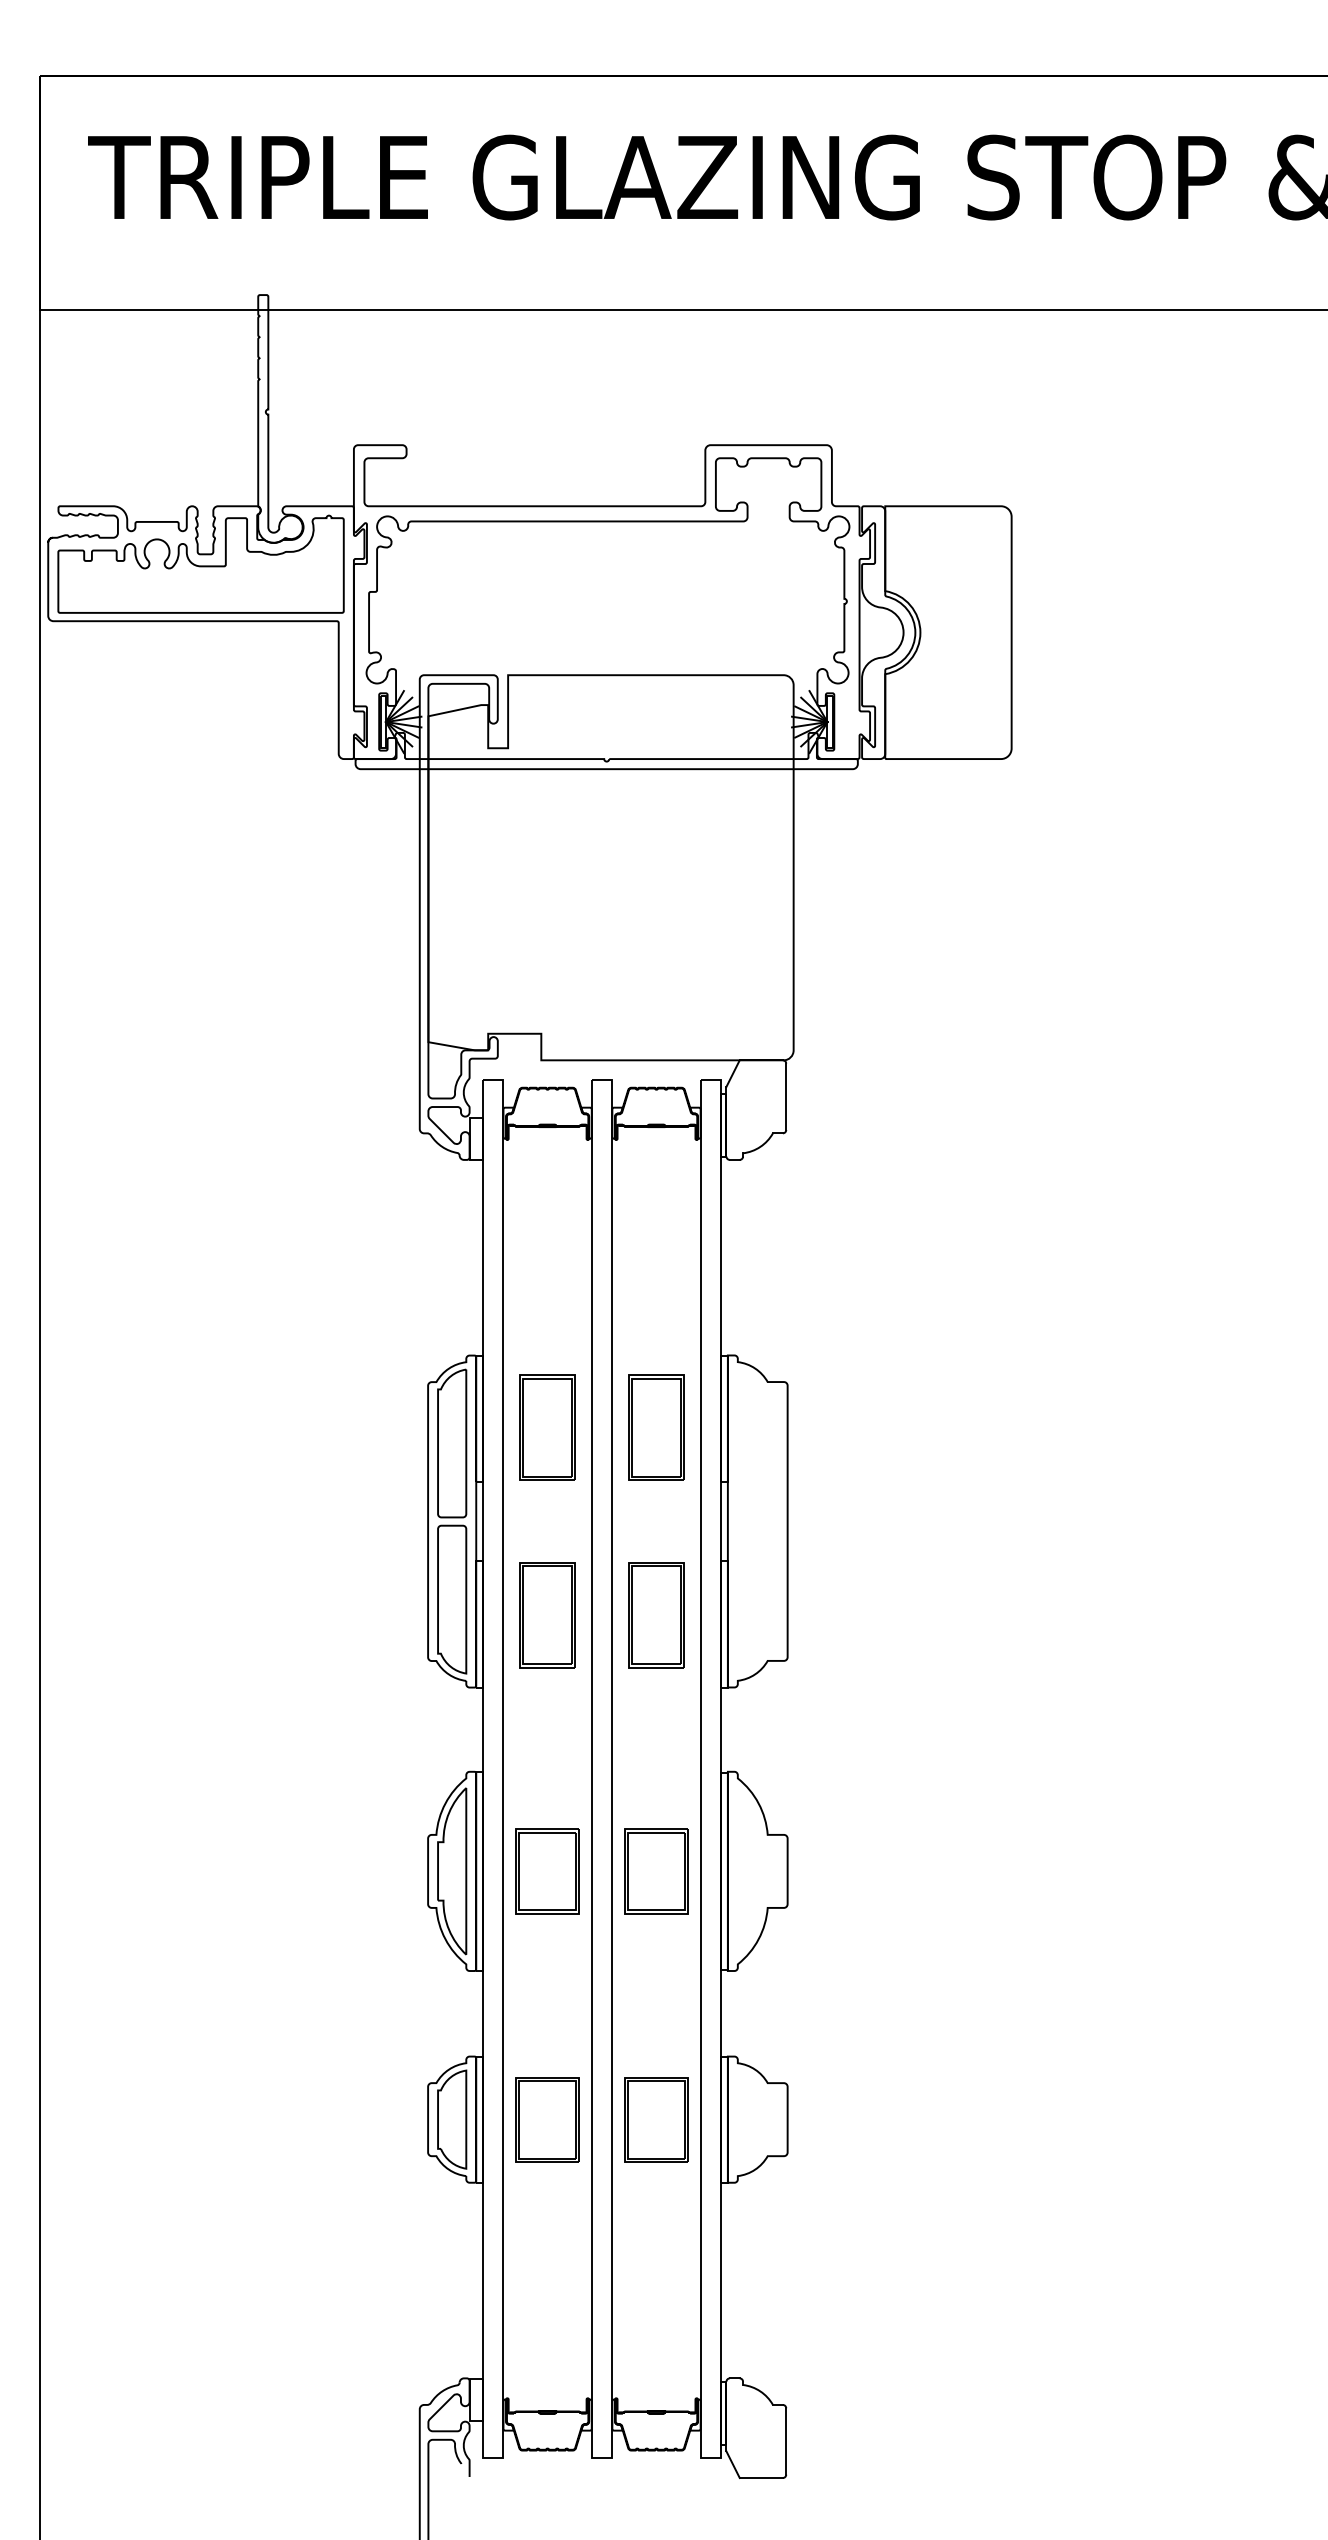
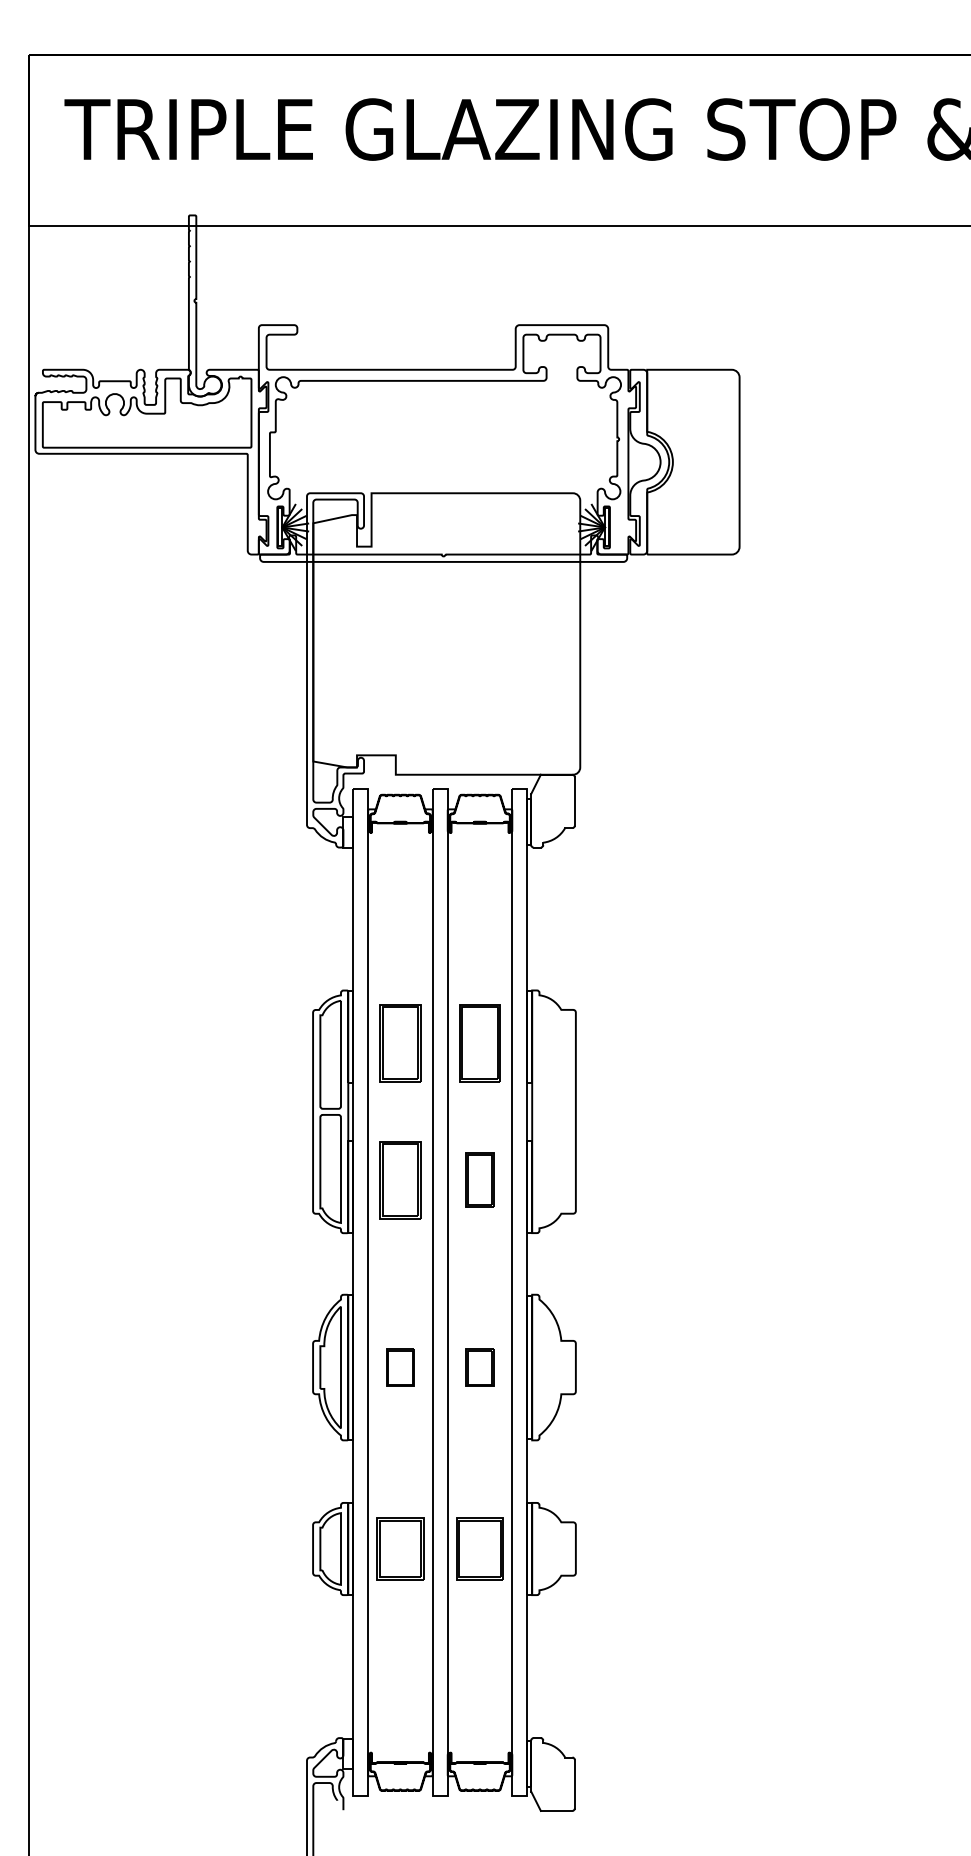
part: (656, 1615) -> (480, 1180), size x0.7
part: (547, 1871) -> (400, 1367), size x0.6
part: (656, 1871) -> (480, 1367), size x0.6

